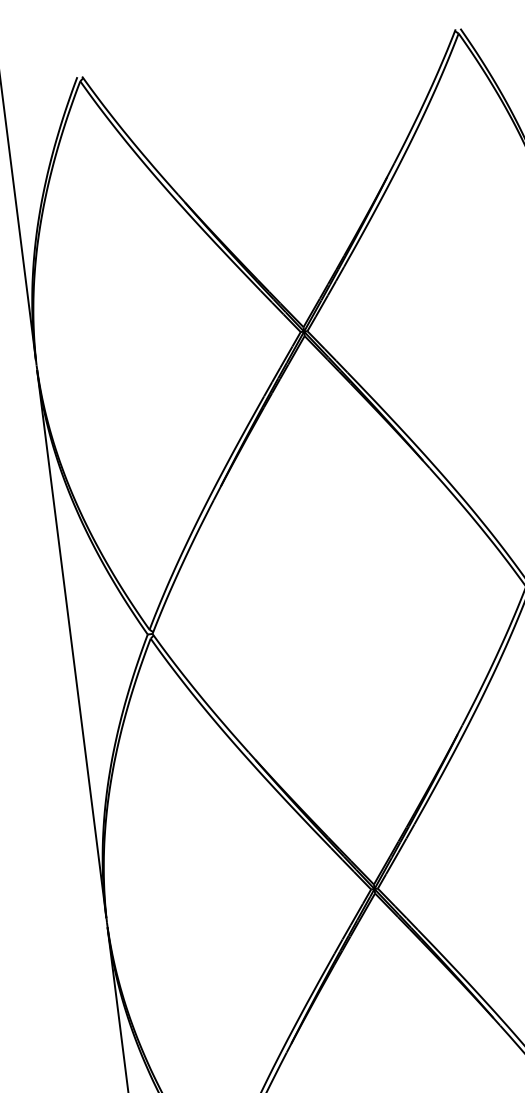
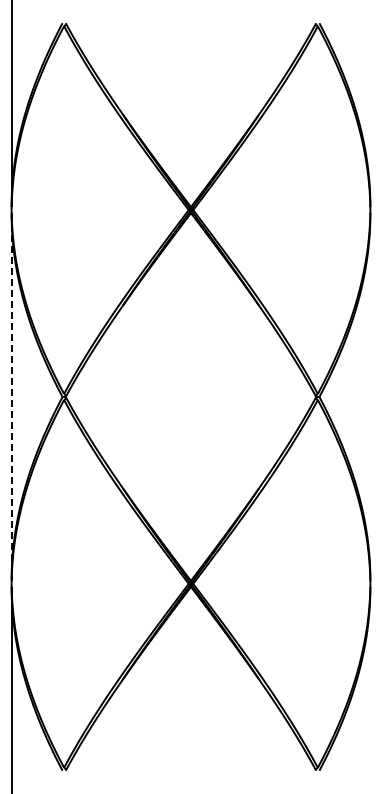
line: (71, 643) -> (11, 396), solid -> dashed

